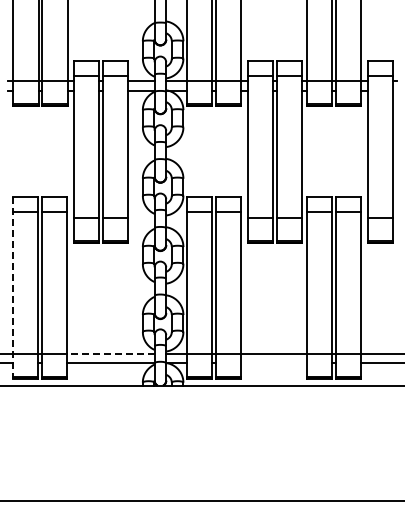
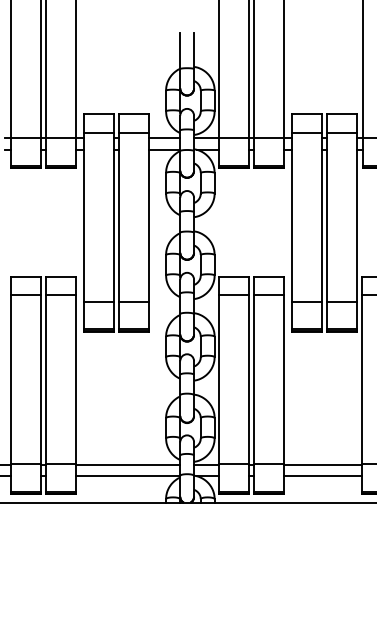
line: (13, 287) -> (11, 385), dashed -> solid
line: (111, 353) -> (128, 464), dashed -> solid
line: (273, 363) -> (322, 476), added

